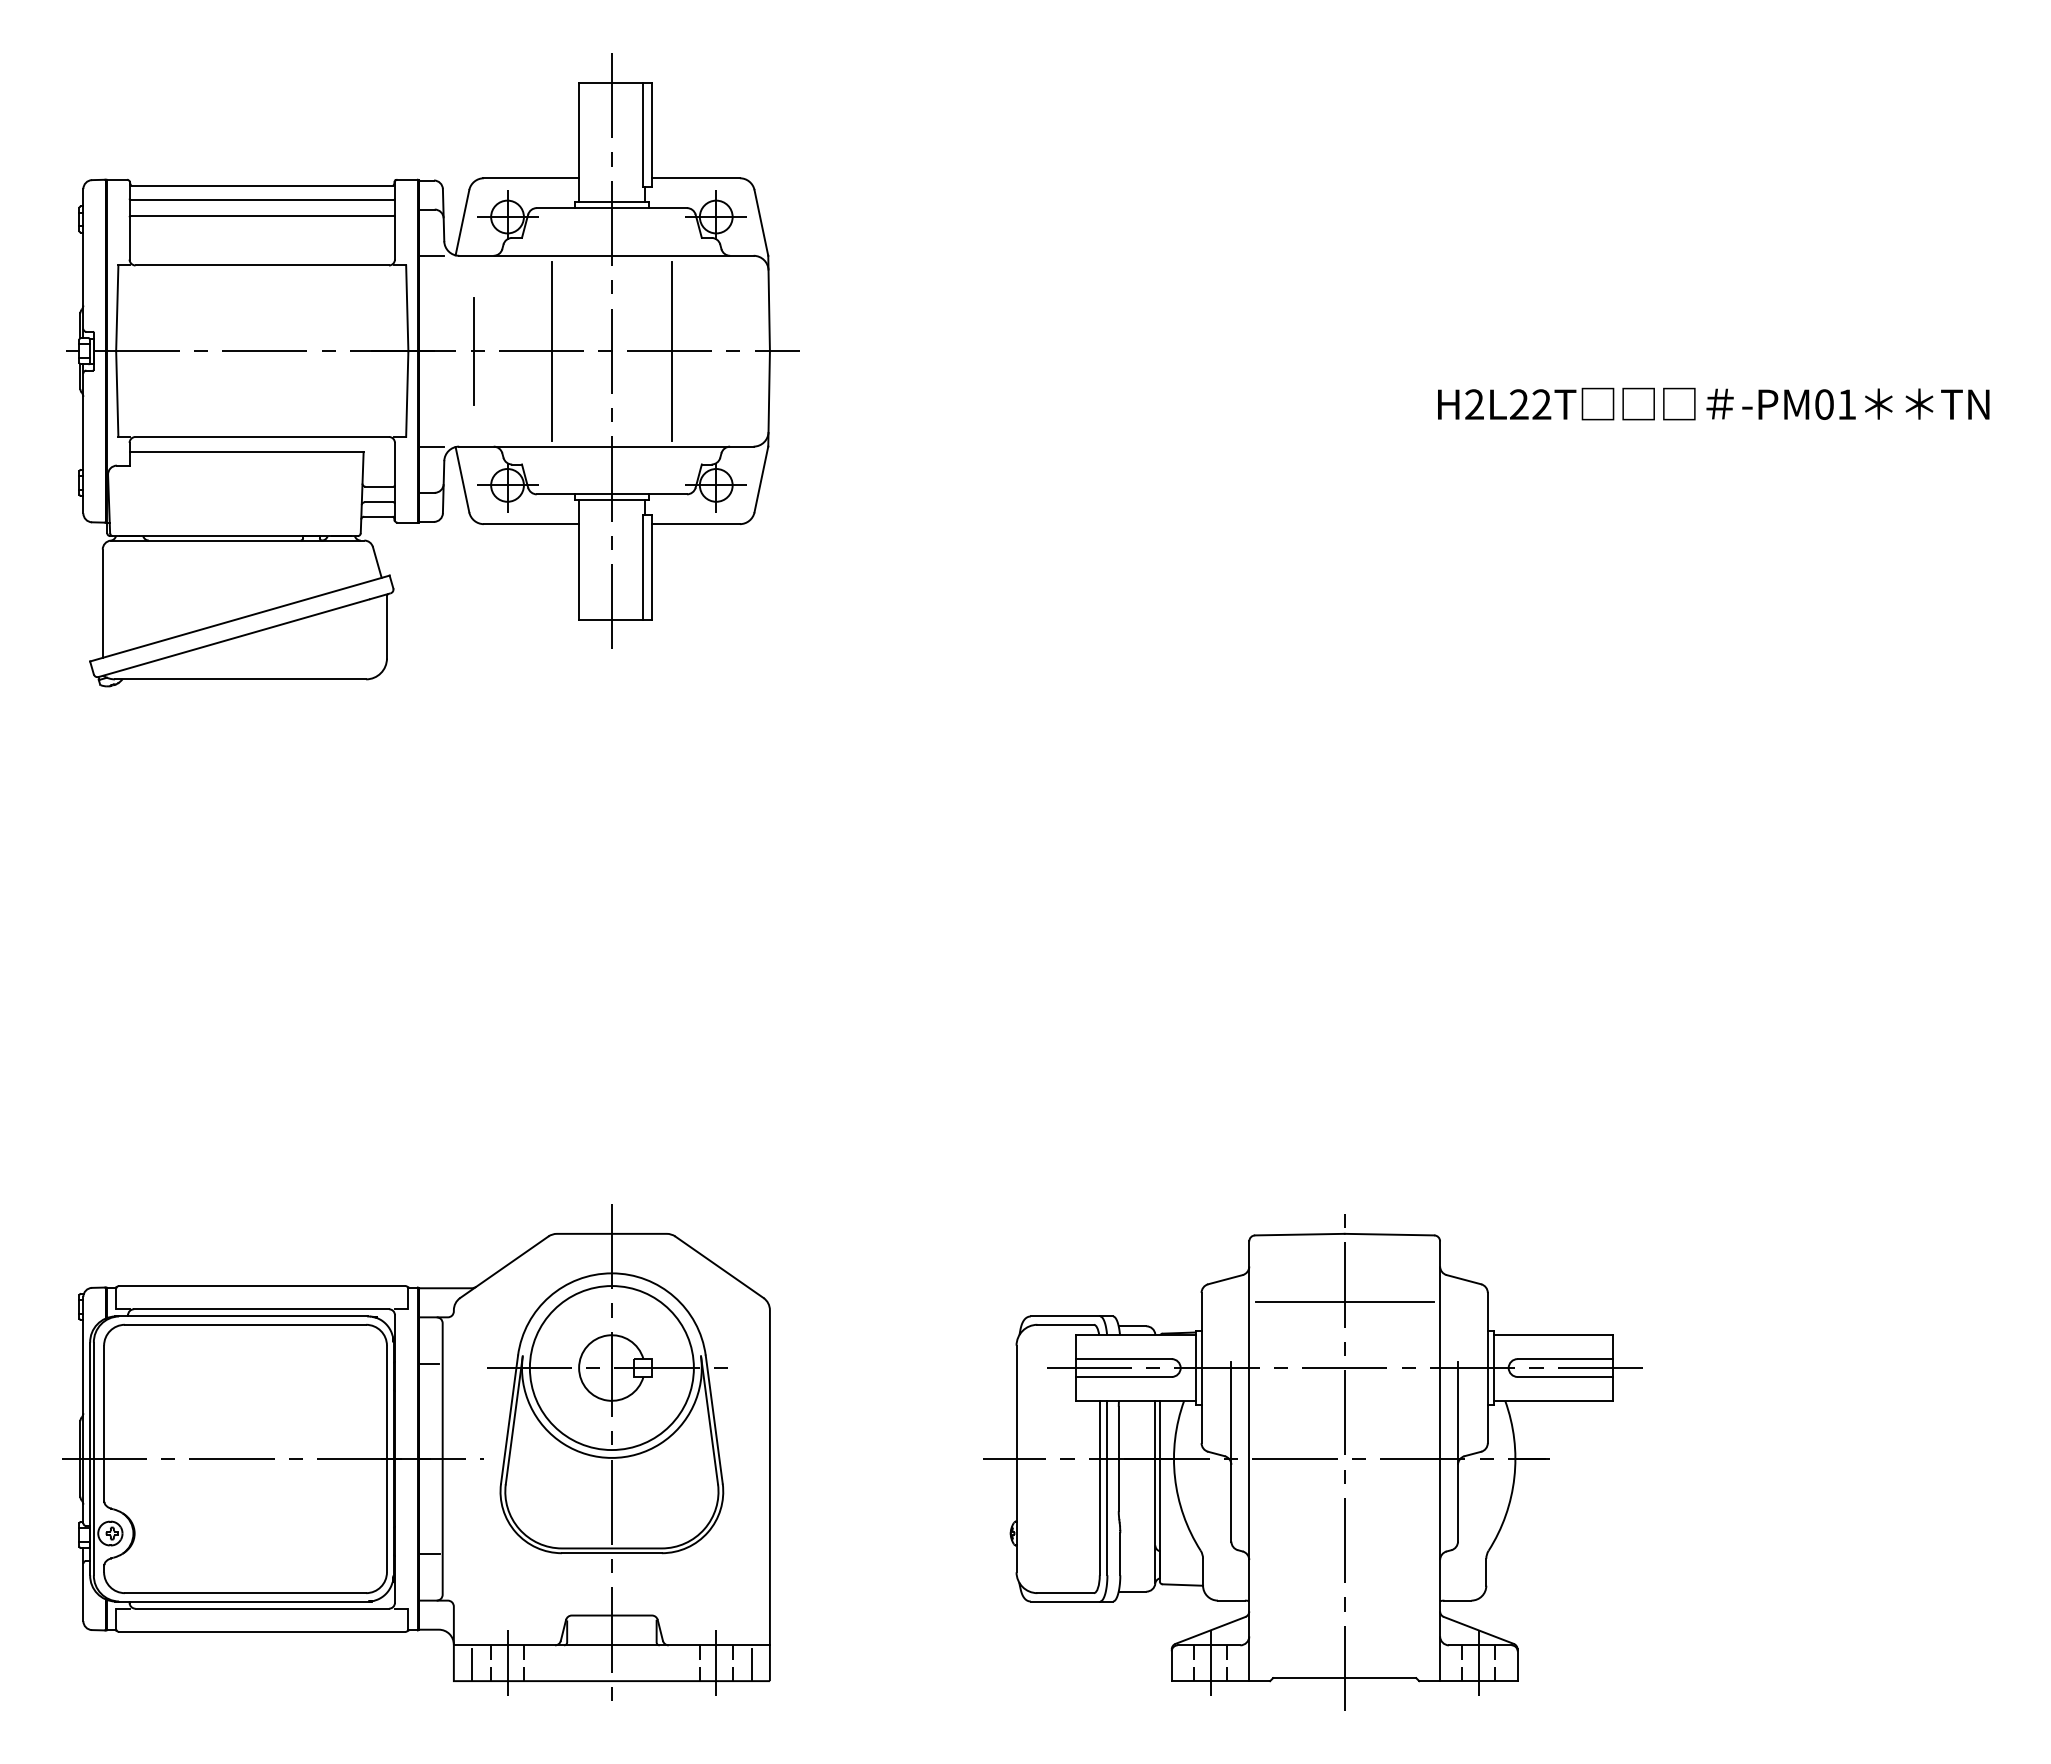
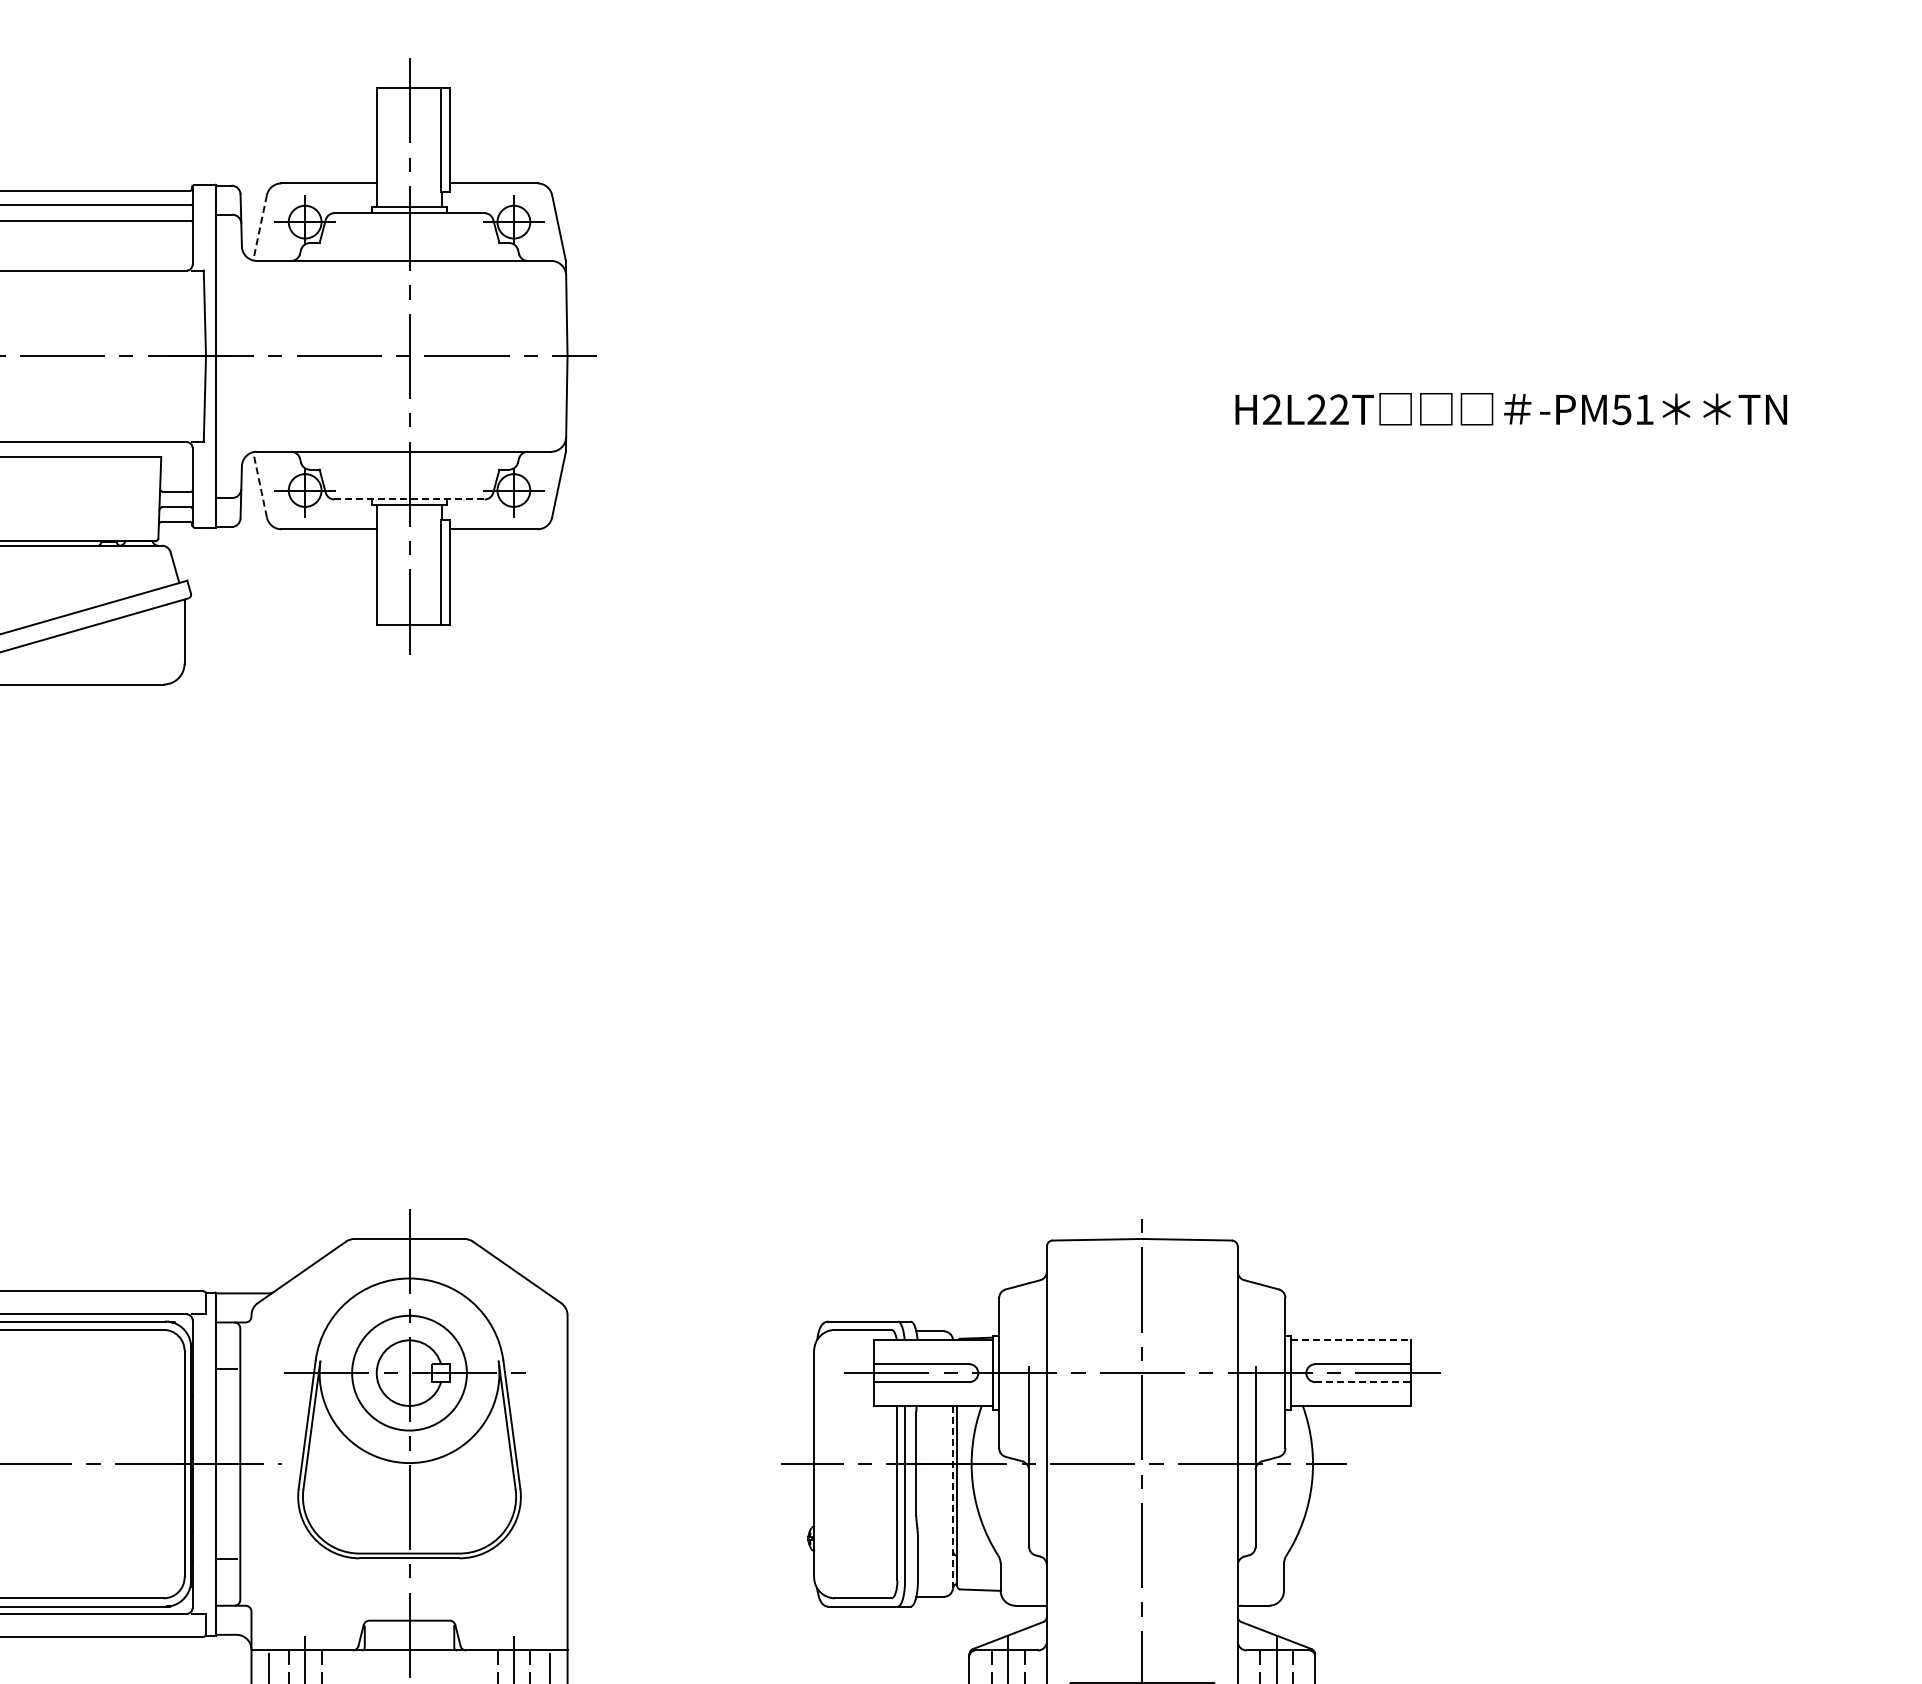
line: (462, 223) -> (260, 228), solid -> dashed
line: (430, 255) -> (228, 260), removed
line: (474, 350) -> (272, 355), removed
line: (552, 350) -> (350, 355), removed
line: (671, 350) -> (469, 355), removed
text: (1823, 404) -> (1621, 409), -PM01 -> -PM51
line: (430, 446) -> (228, 451), removed
line: (462, 479) -> (260, 484), solid -> dashed
line: (612, 494) -> (410, 499), solid -> dashed
line: (1344, 1302) -> (1142, 1307), removed
line: (1553, 1335) -> (1351, 1340), solid -> dashed
circle: (611, 1368) -> (409, 1373), size x0.7
line: (1565, 1376) -> (1363, 1381), solid -> dashed
line: (1155, 1492) -> (953, 1497), solid -> dashed

